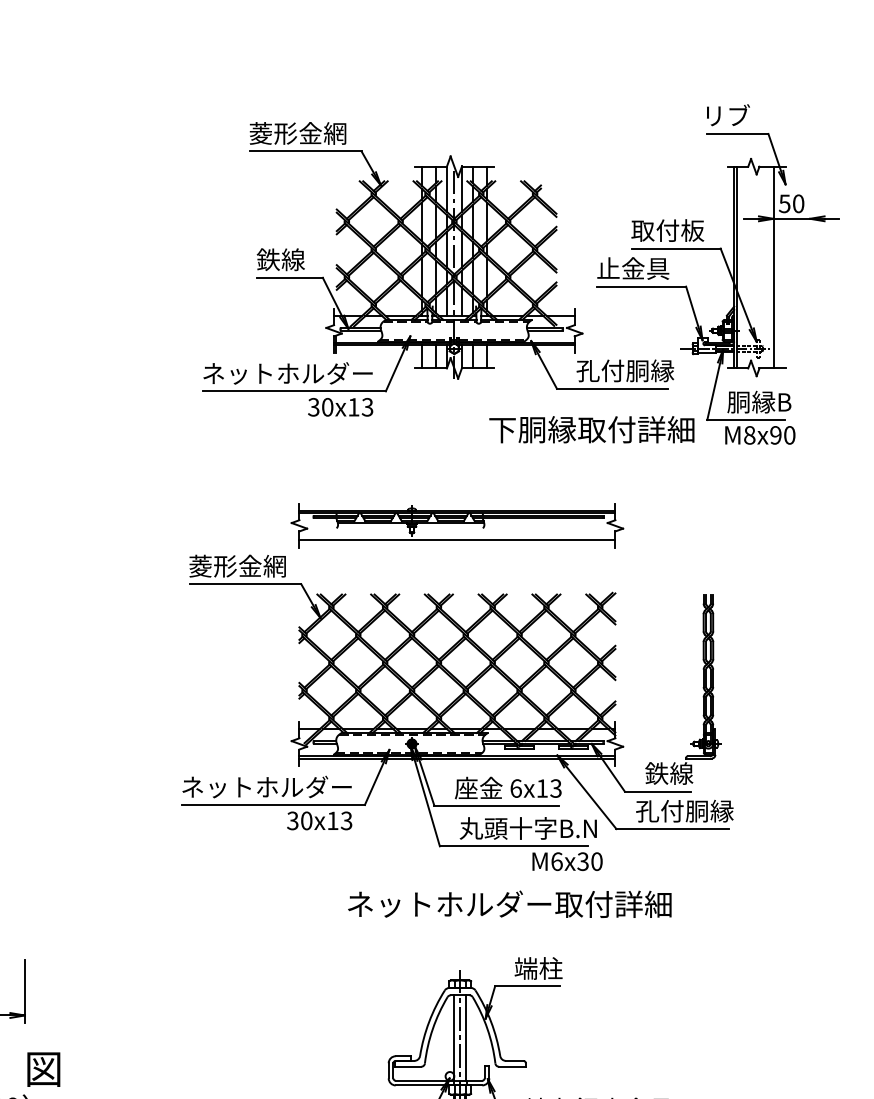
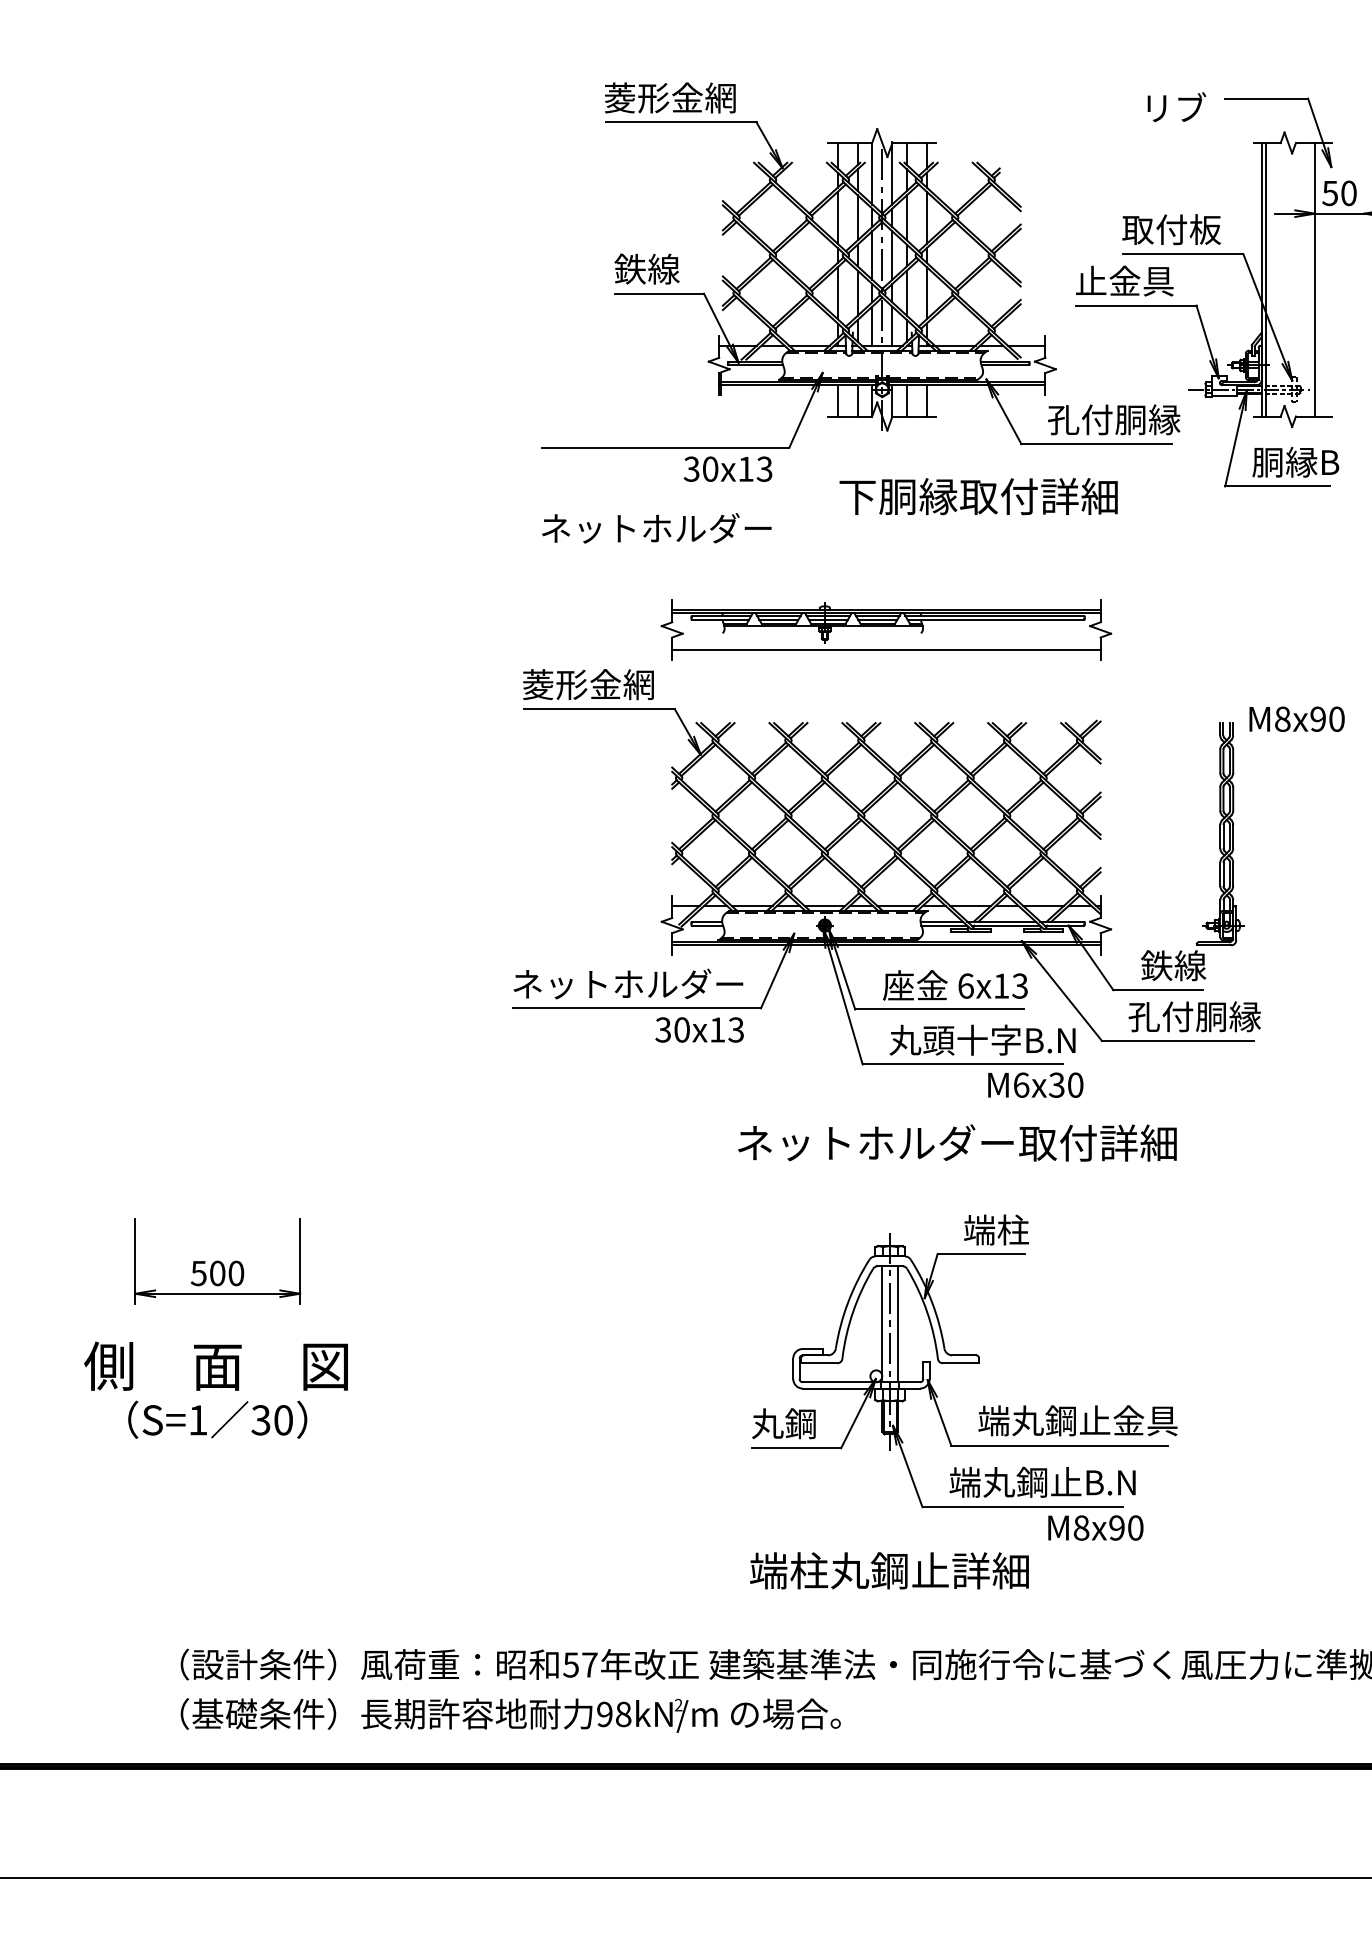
text: (728, 115) -> (1176, 107), moved
text: (287, 373) -> (656, 528), moved
text: (591, 429) -> (978, 496), moved
text: (759, 434) -> (1296, 718), moved

